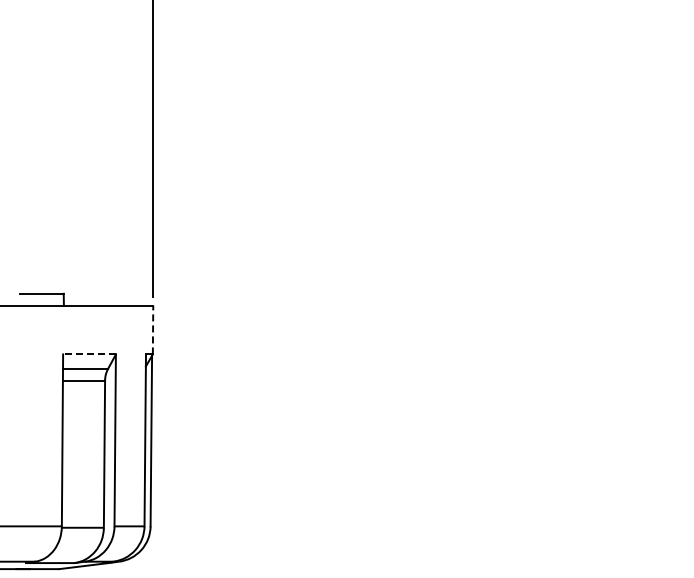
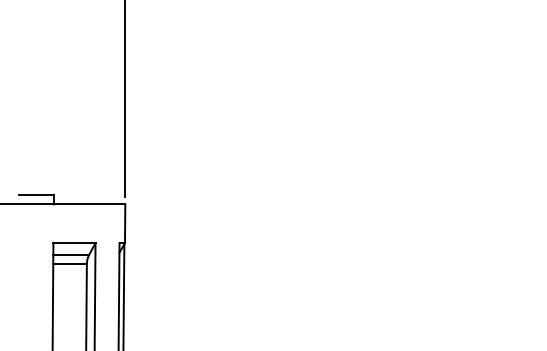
line: (153, 329) -> (125, 223), dashed -> solid
line: (89, 354) -> (74, 243), dashed -> solid

